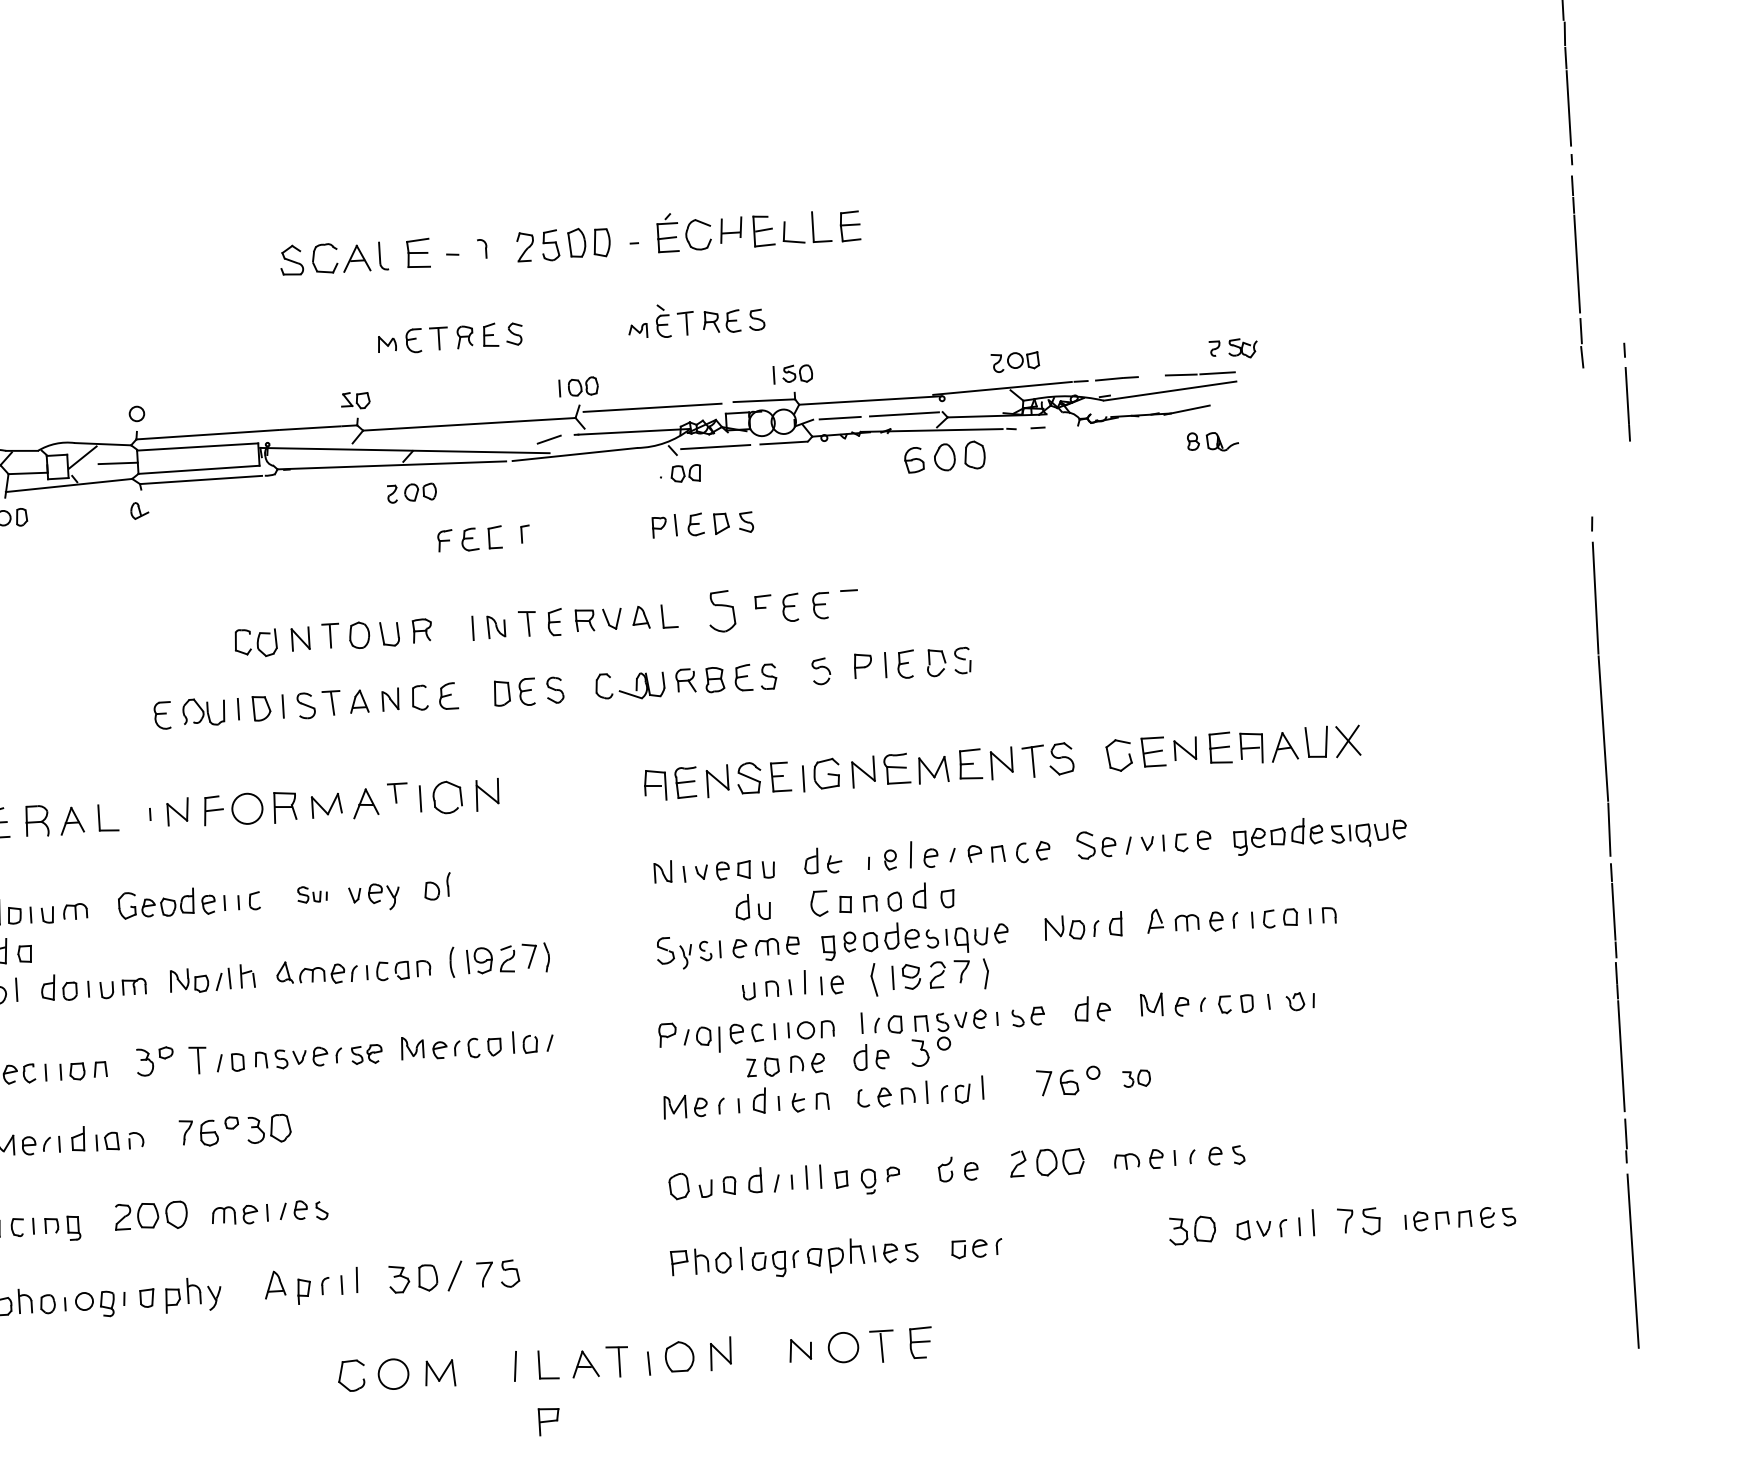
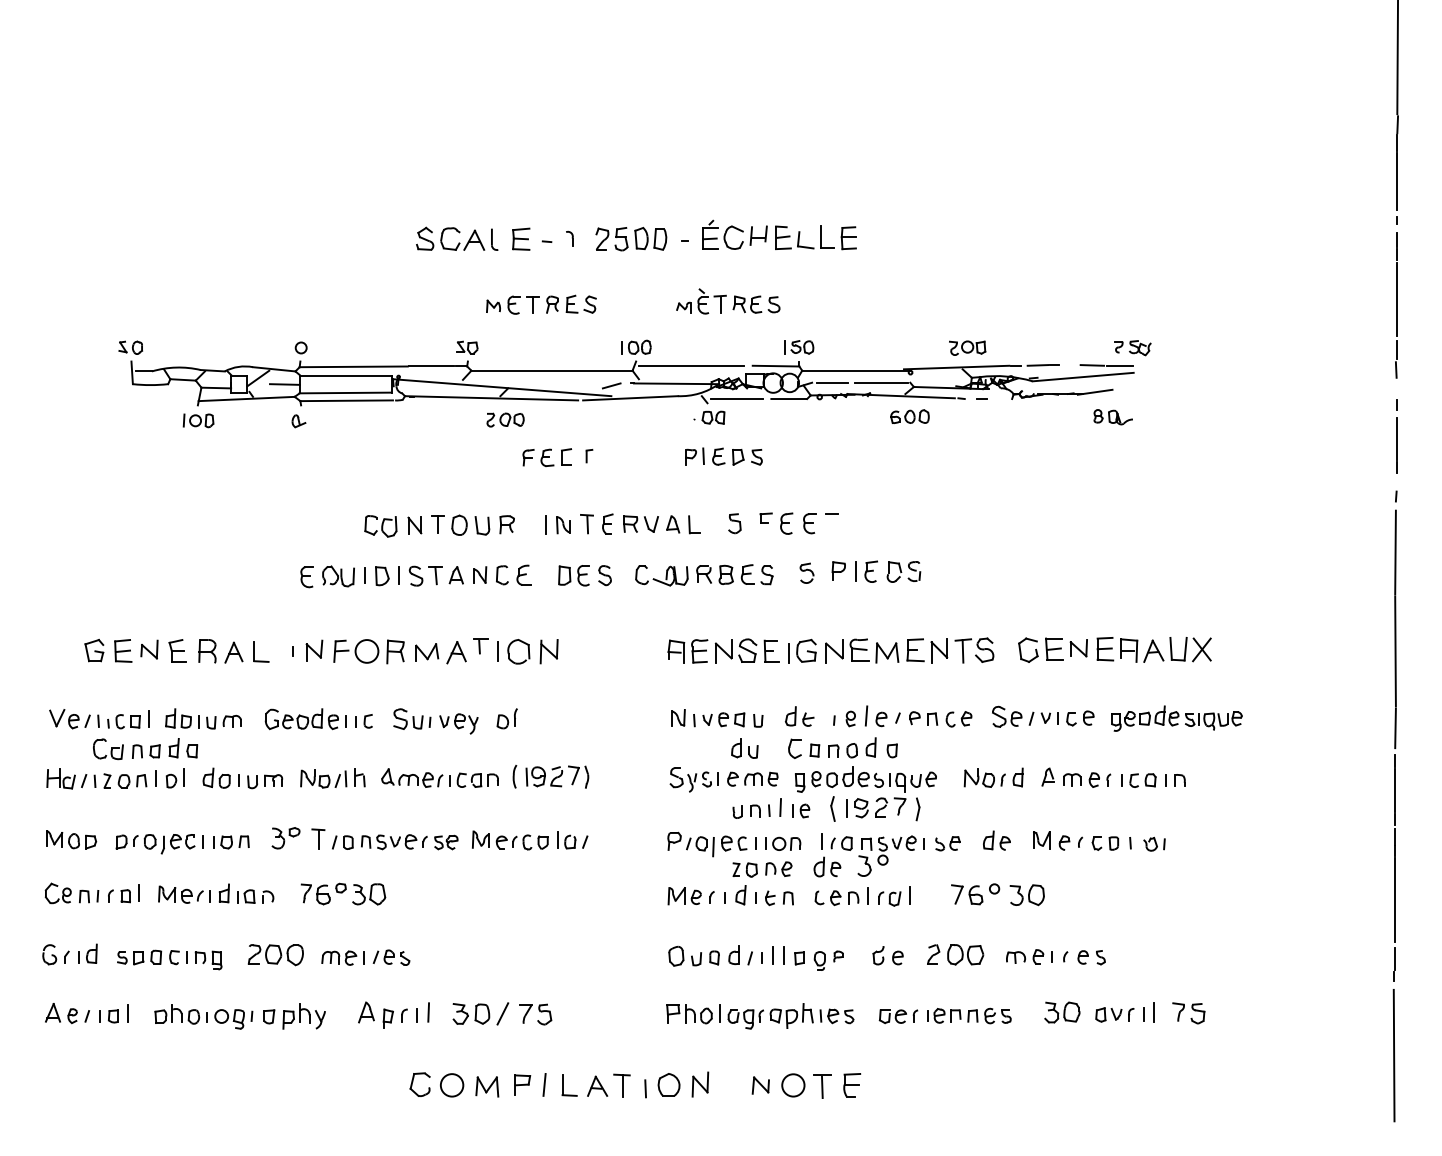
line: (1626, 392) -> (1396, 436), moved
part: (944, 456) -> (909, 416), size x0.62
part: (721, 611) -> (734, 523), size x0.62
part: (312, 893) -> (412, 718), size x1.67
part: (1135, 1078) -> (1026, 895), size x1.67
part: (1460, 1218) -> (969, 1015), moved
part: (549, 1420) -> (522, 1084), moved

